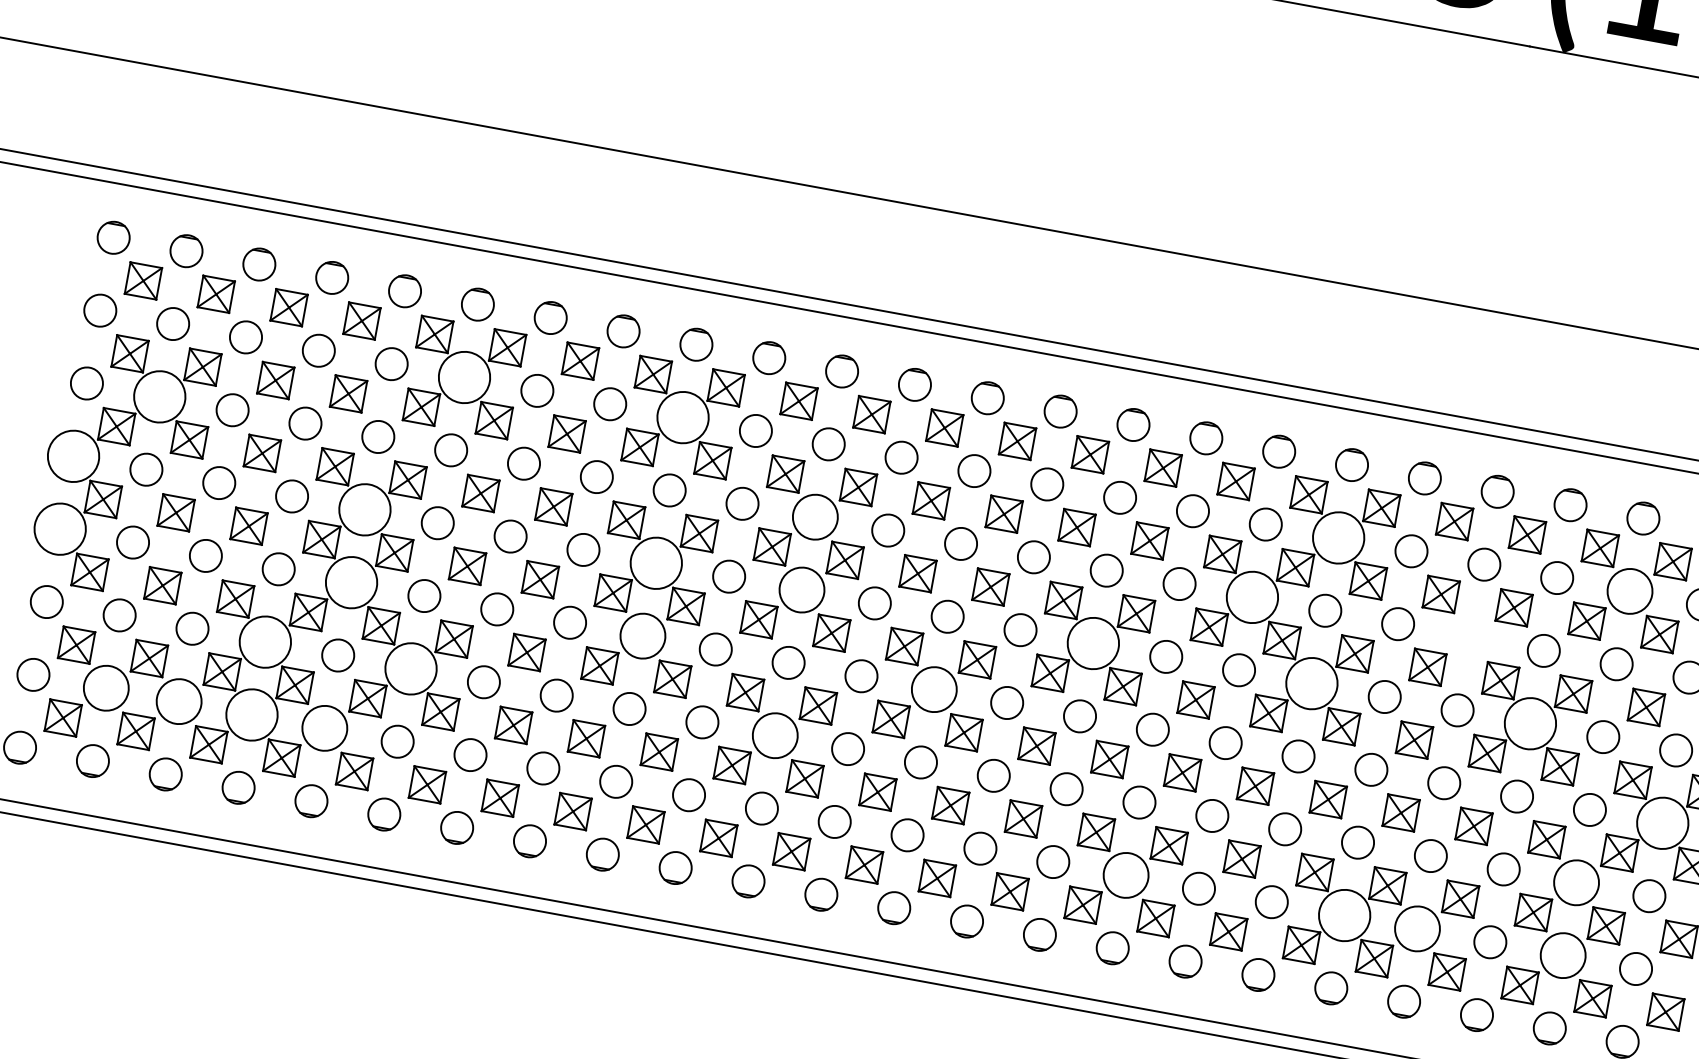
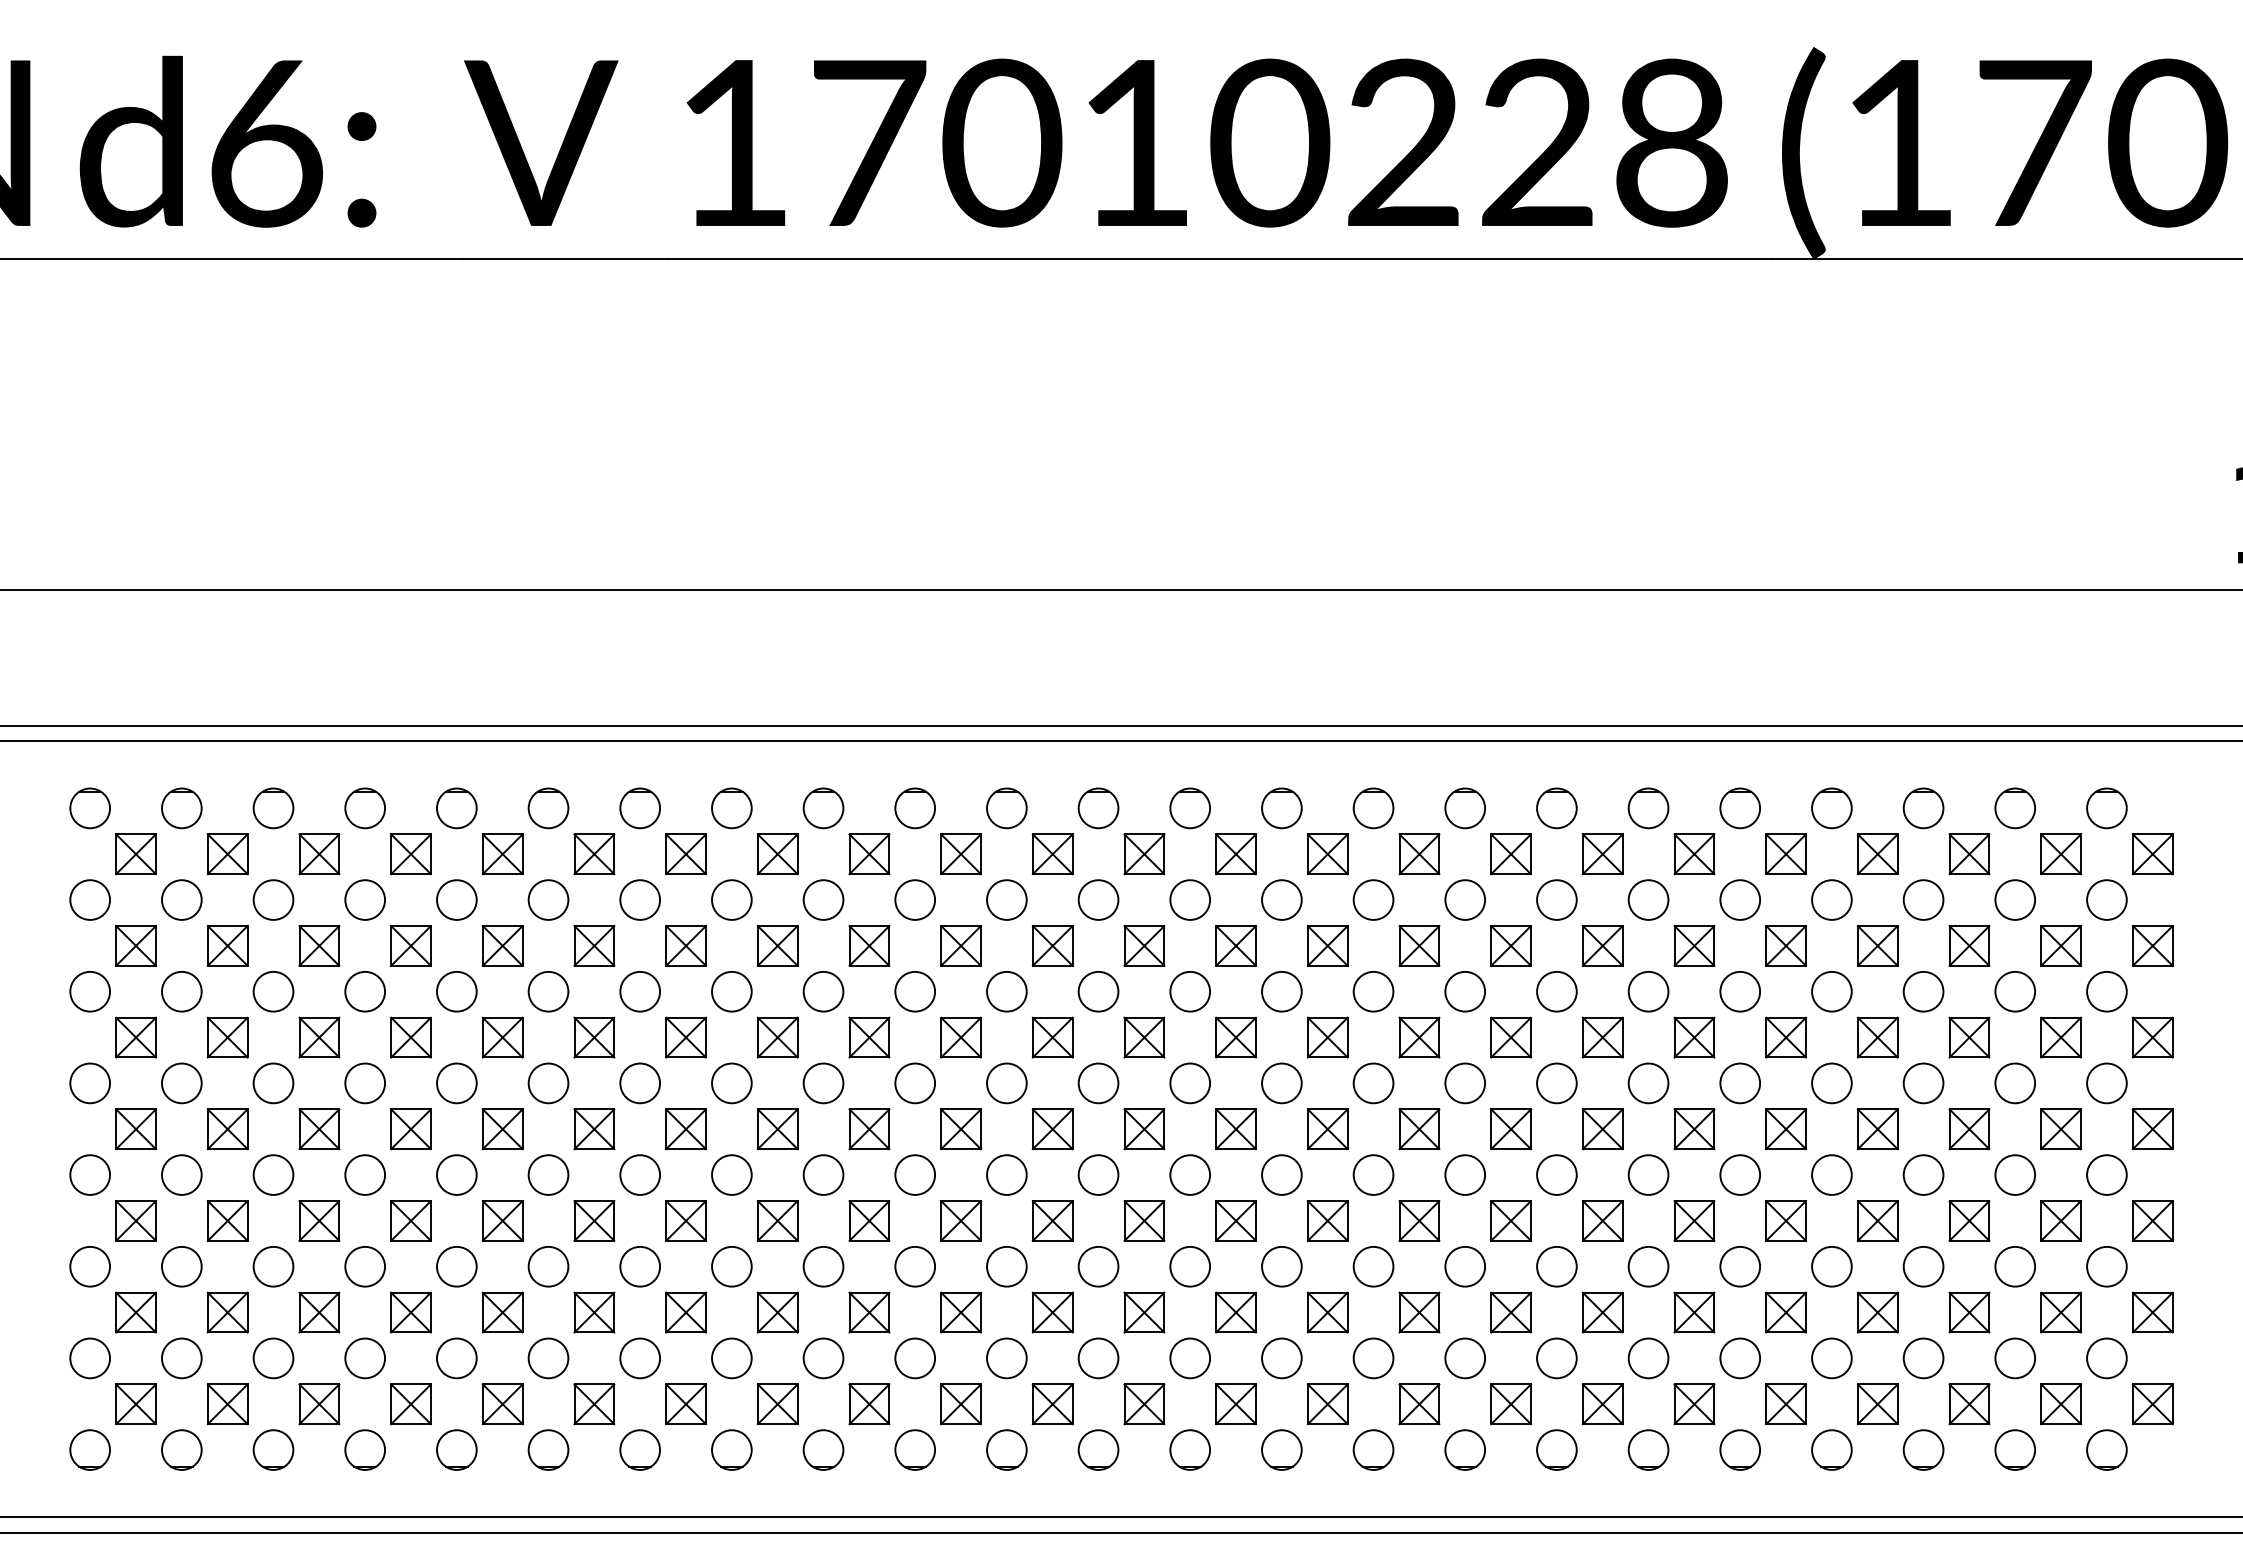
circle: (464, 377) -> (548, 899), size x0.62
circle: (159, 396) -> (181, 991), size x0.62
circle: (683, 417) -> (823, 899), size x0.62
circle: (73, 456) -> (90, 1083), size x0.62
circle: (364, 509) -> (456, 1083), size x0.62
circle: (815, 516) -> (1006, 991), size x0.71
circle: (60, 528) -> (90, 1174), size x0.62
circle: (1338, 537) -> (1648, 899), size x0.62
circle: (656, 563) -> (823, 1083), size x0.62
circle: (351, 582) -> (456, 1174), size x0.62
circle: (801, 590) -> (1006, 1083), size x0.71
circle: (1630, 591) -> (2015, 899), size x0.71
circle: (1252, 597) -> (1556, 991), size x0.62
circle: (643, 635) -> (823, 1174), size x0.71
circle: (1470, 637) -> (1831, 991), added
circle: (265, 642) -> (365, 1266), size x0.62
circle: (1093, 643) -> (1373, 1083), size x0.62
circle: (411, 668) -> (548, 1266), size x0.62
circle: (1311, 683) -> (1648, 1083), size x0.62
circle: (106, 688) -> (181, 1358), size x0.71
circle: (934, 689) -> (1190, 1174), size x0.71
circle: (179, 701) -> (273, 1358), size x0.71
circle: (252, 715) -> (365, 1358), size x0.62
circle: (1530, 723) -> (1923, 1083), size x0.62
circle: (324, 728) -> (456, 1358), size x0.71
circle: (775, 735) -> (1006, 1266), size x0.71
circle: (1662, 822) -> (2106, 1174), size x0.62
circle: (1126, 875) -> (1465, 1358), size x0.71
circle: (1576, 882) -> (2015, 1266), size x0.71
circle: (1344, 915) -> (1740, 1358), size x0.62
circle: (1417, 928) -> (1831, 1358), size x0.71
circle: (1563, 955) -> (2015, 1358), size x0.71

